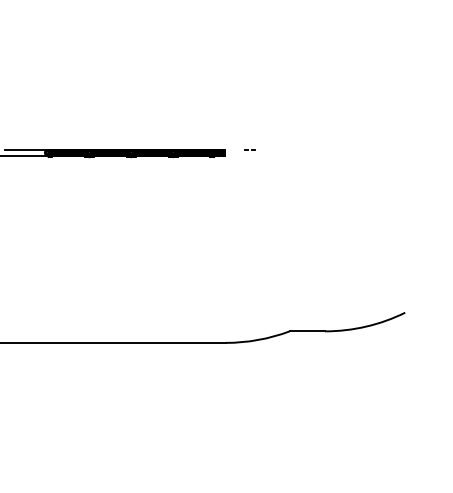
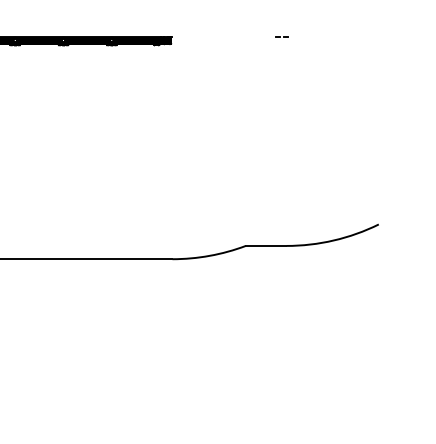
line: (248, 149) -> (280, 36), moved

